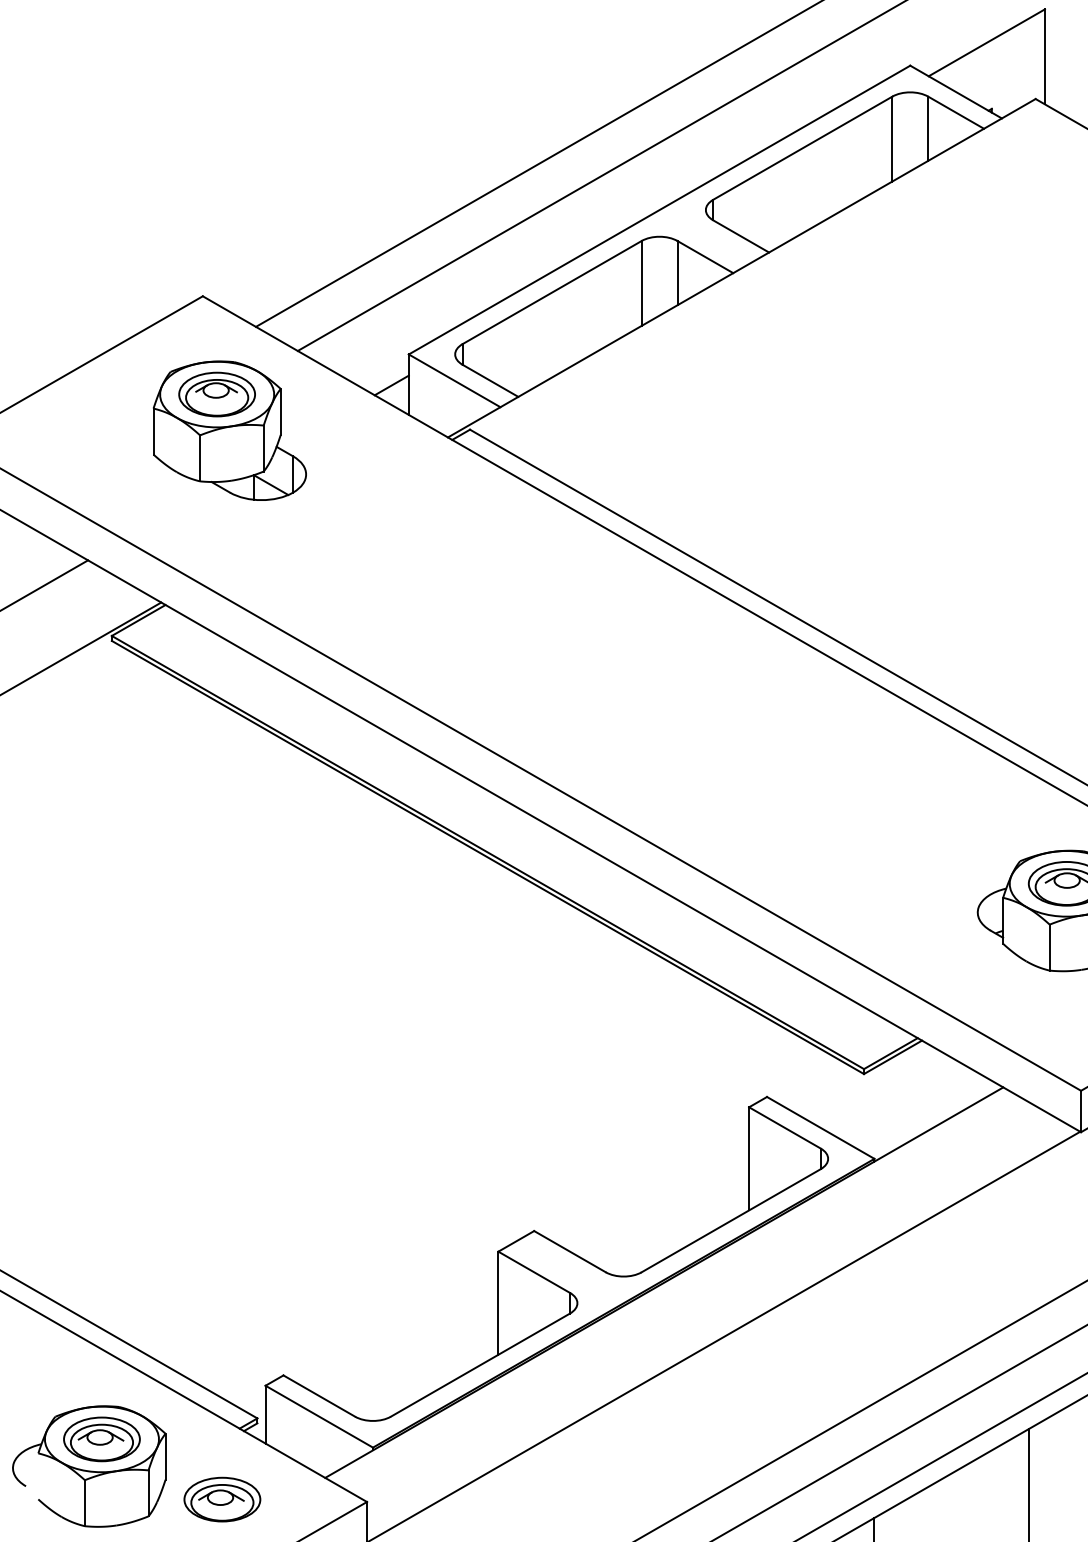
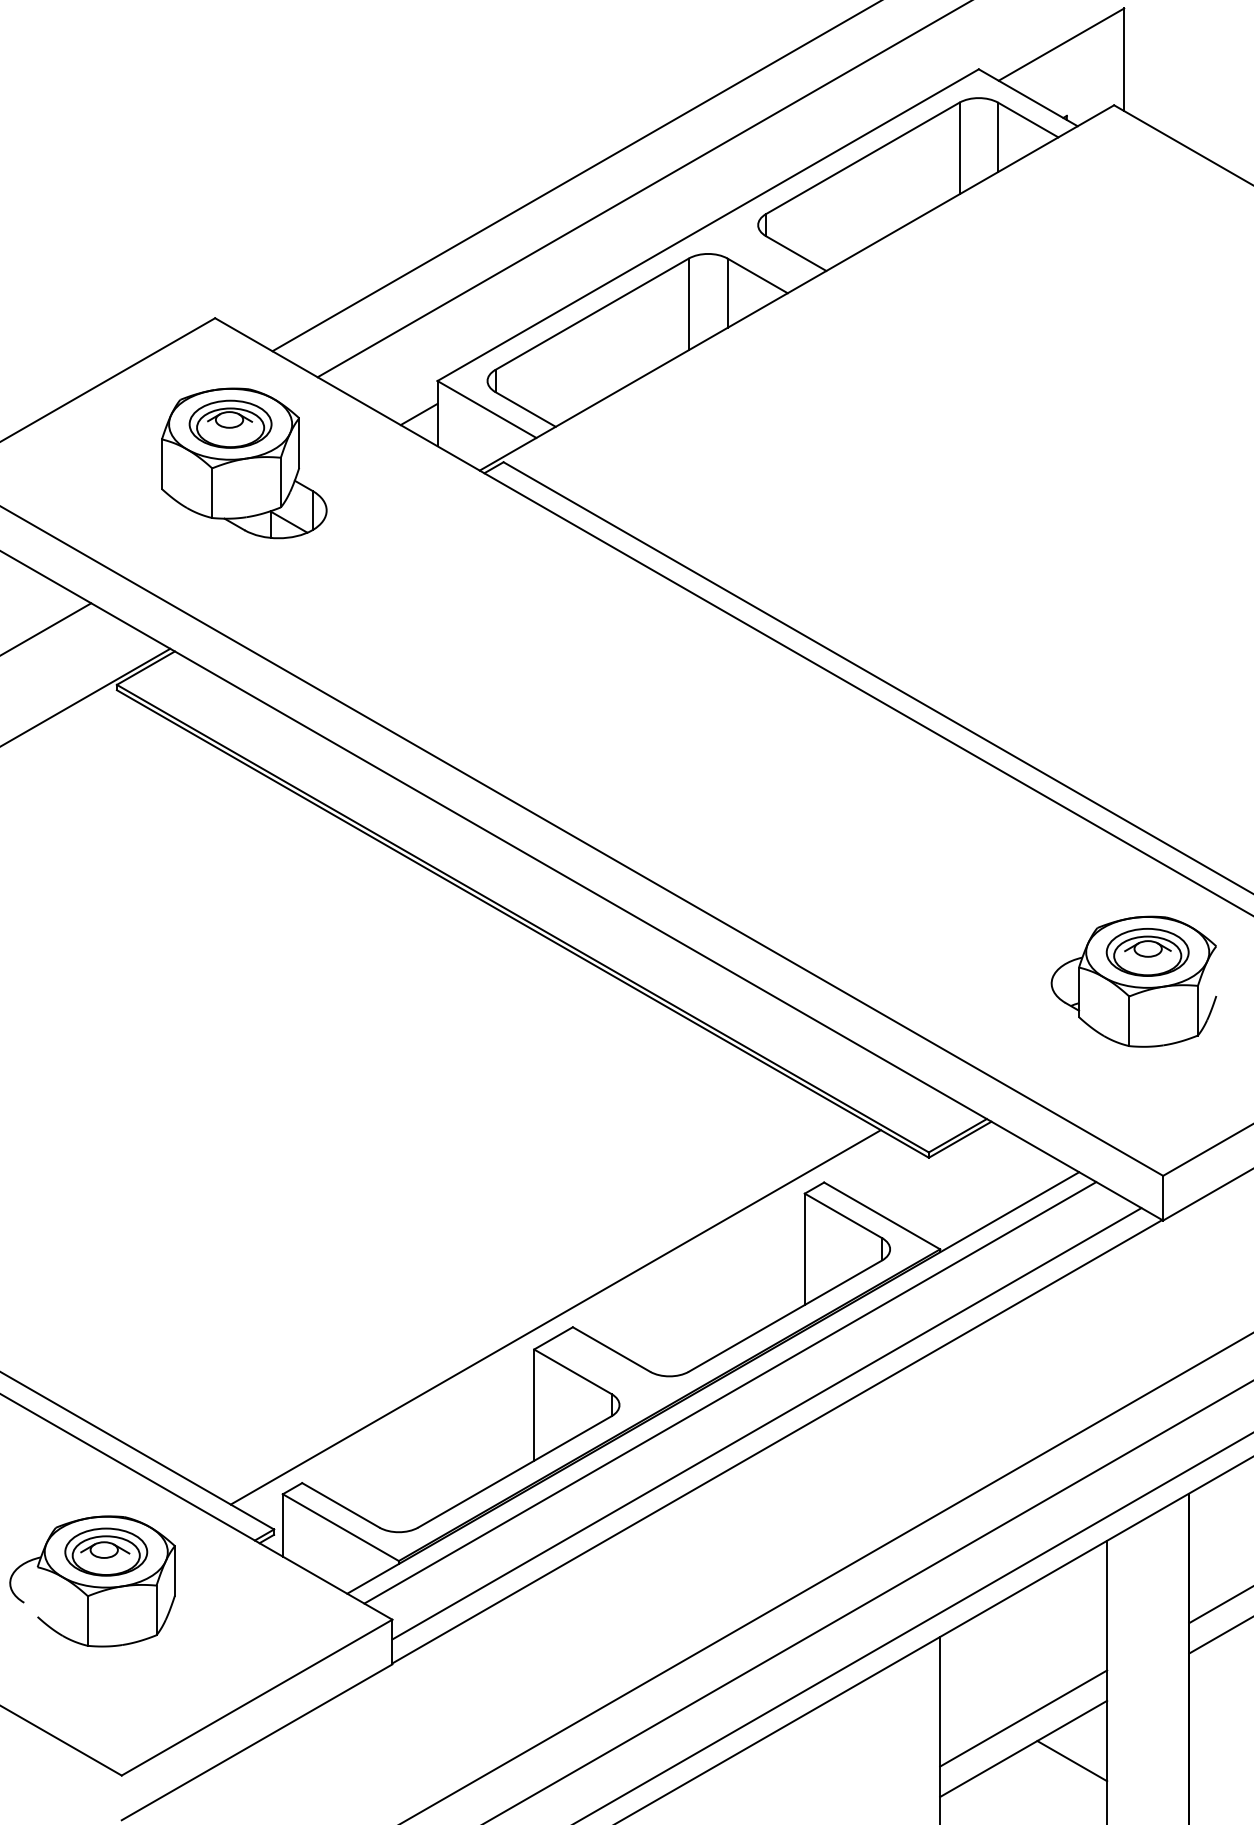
line: (518, 1222) -> (555, 1317), added
line: (680, 1291) -> (730, 1392), added
line: (713, 1320) -> (766, 1423), added
part: (222, 1499) -> (236, 1616), removed

